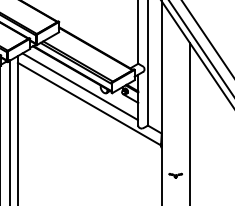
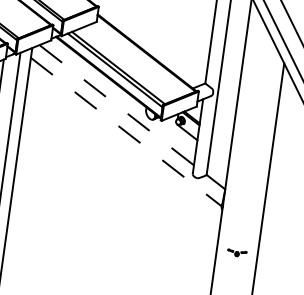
line: (80, 86) -> (116, 104), solid -> dashed
line: (89, 104) -> (126, 132), solid -> dashed

